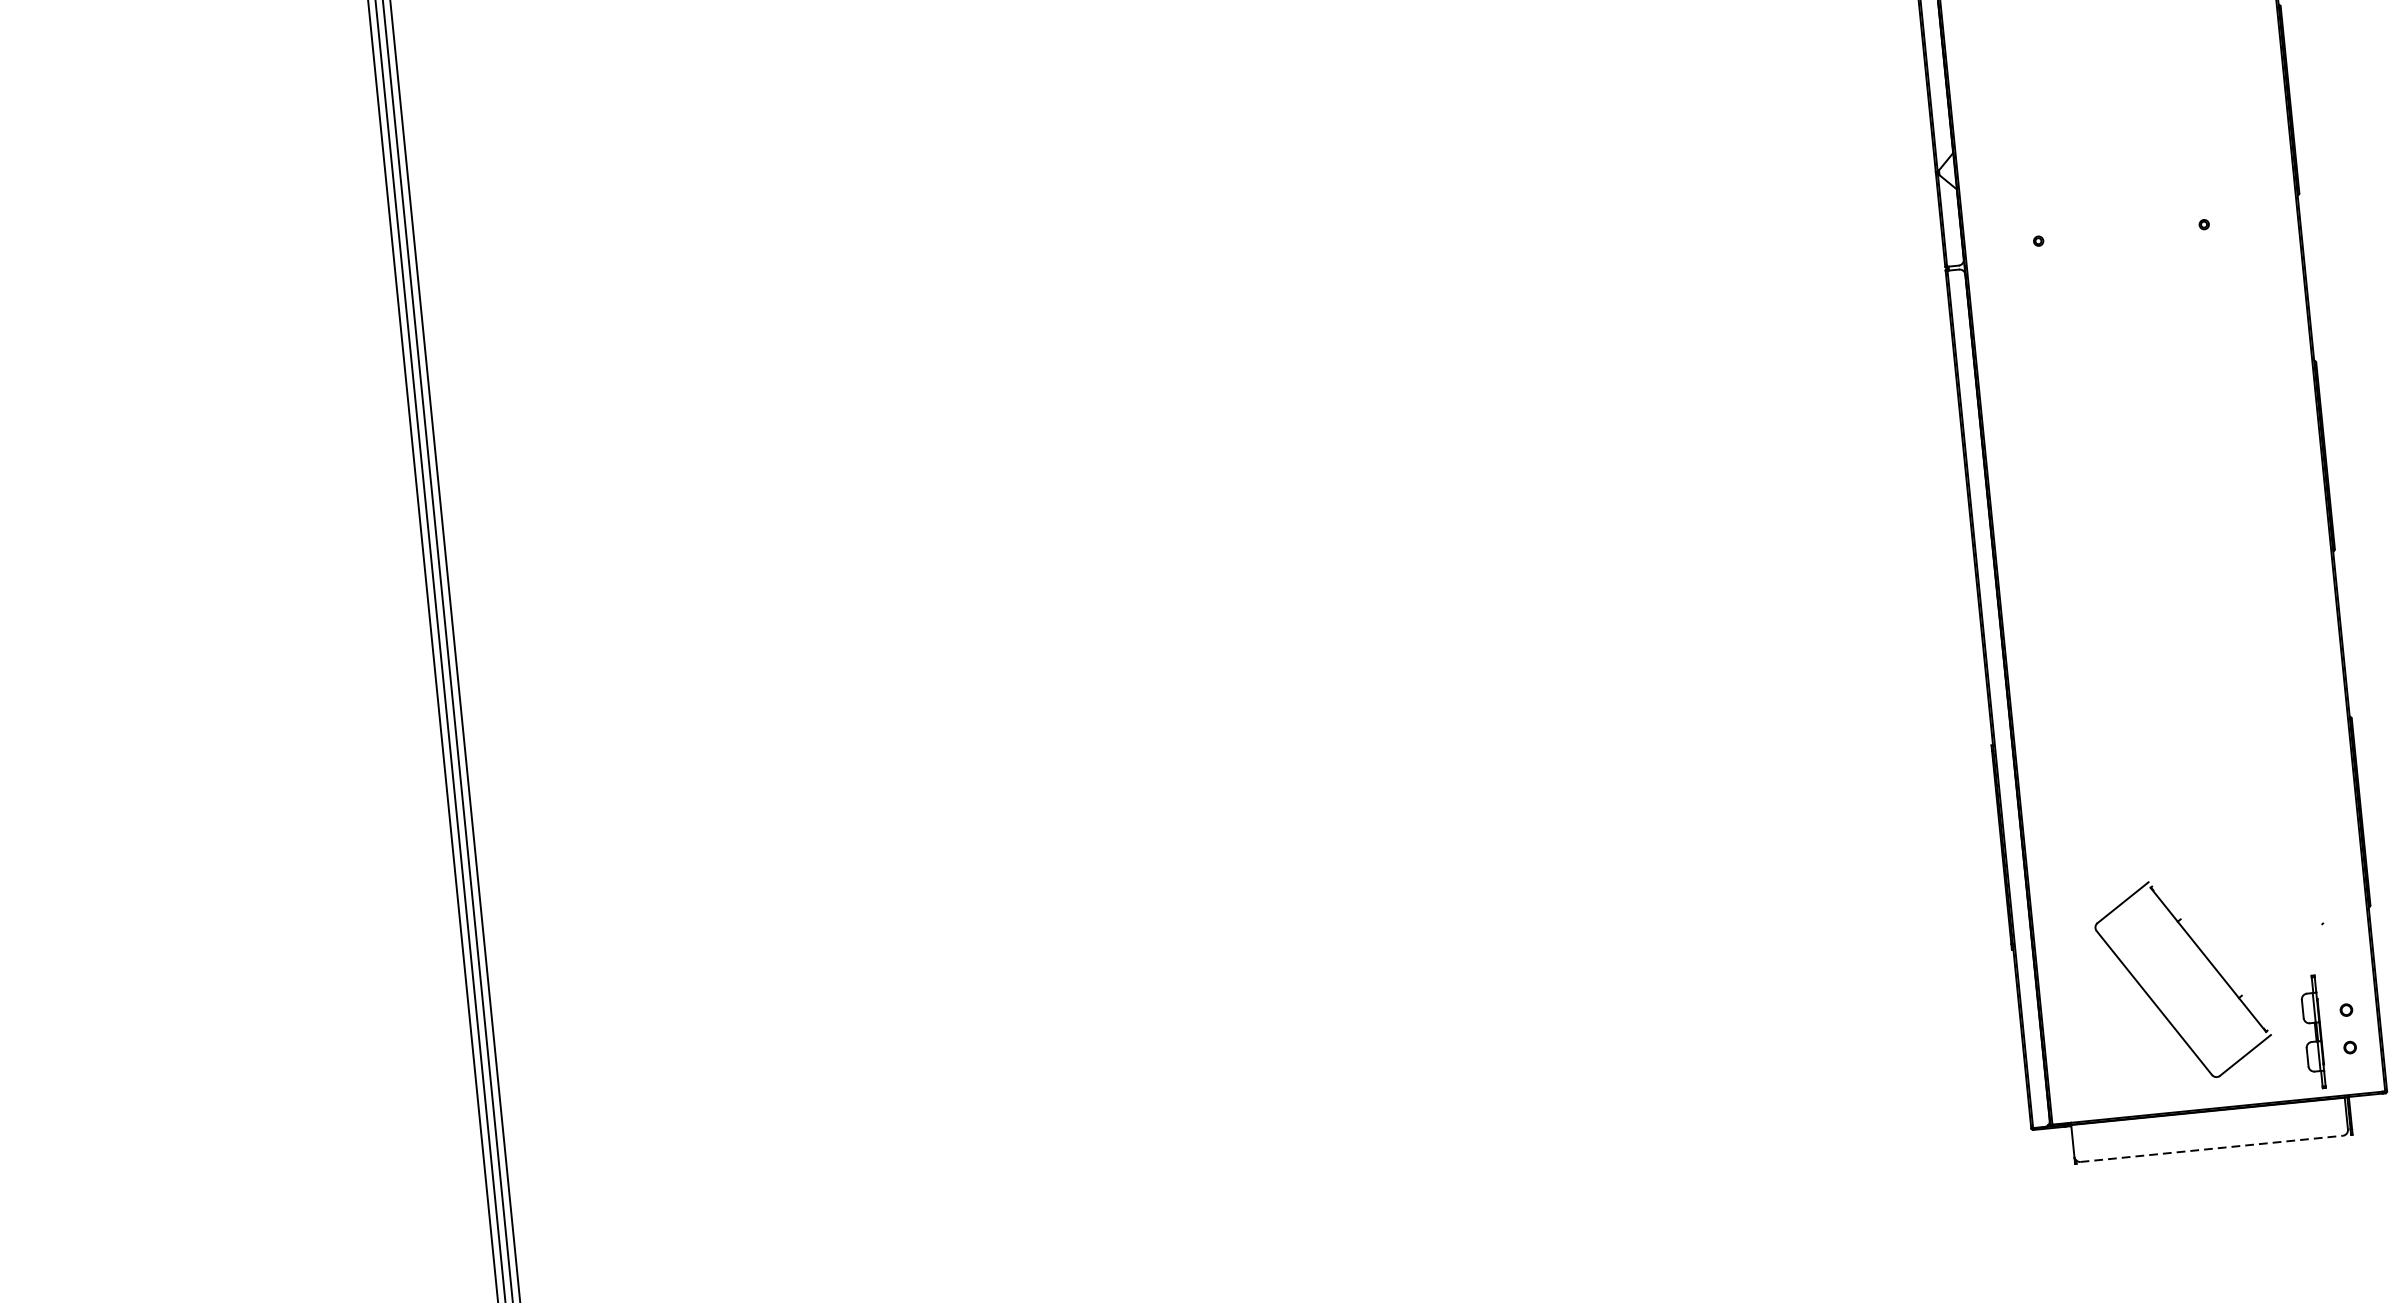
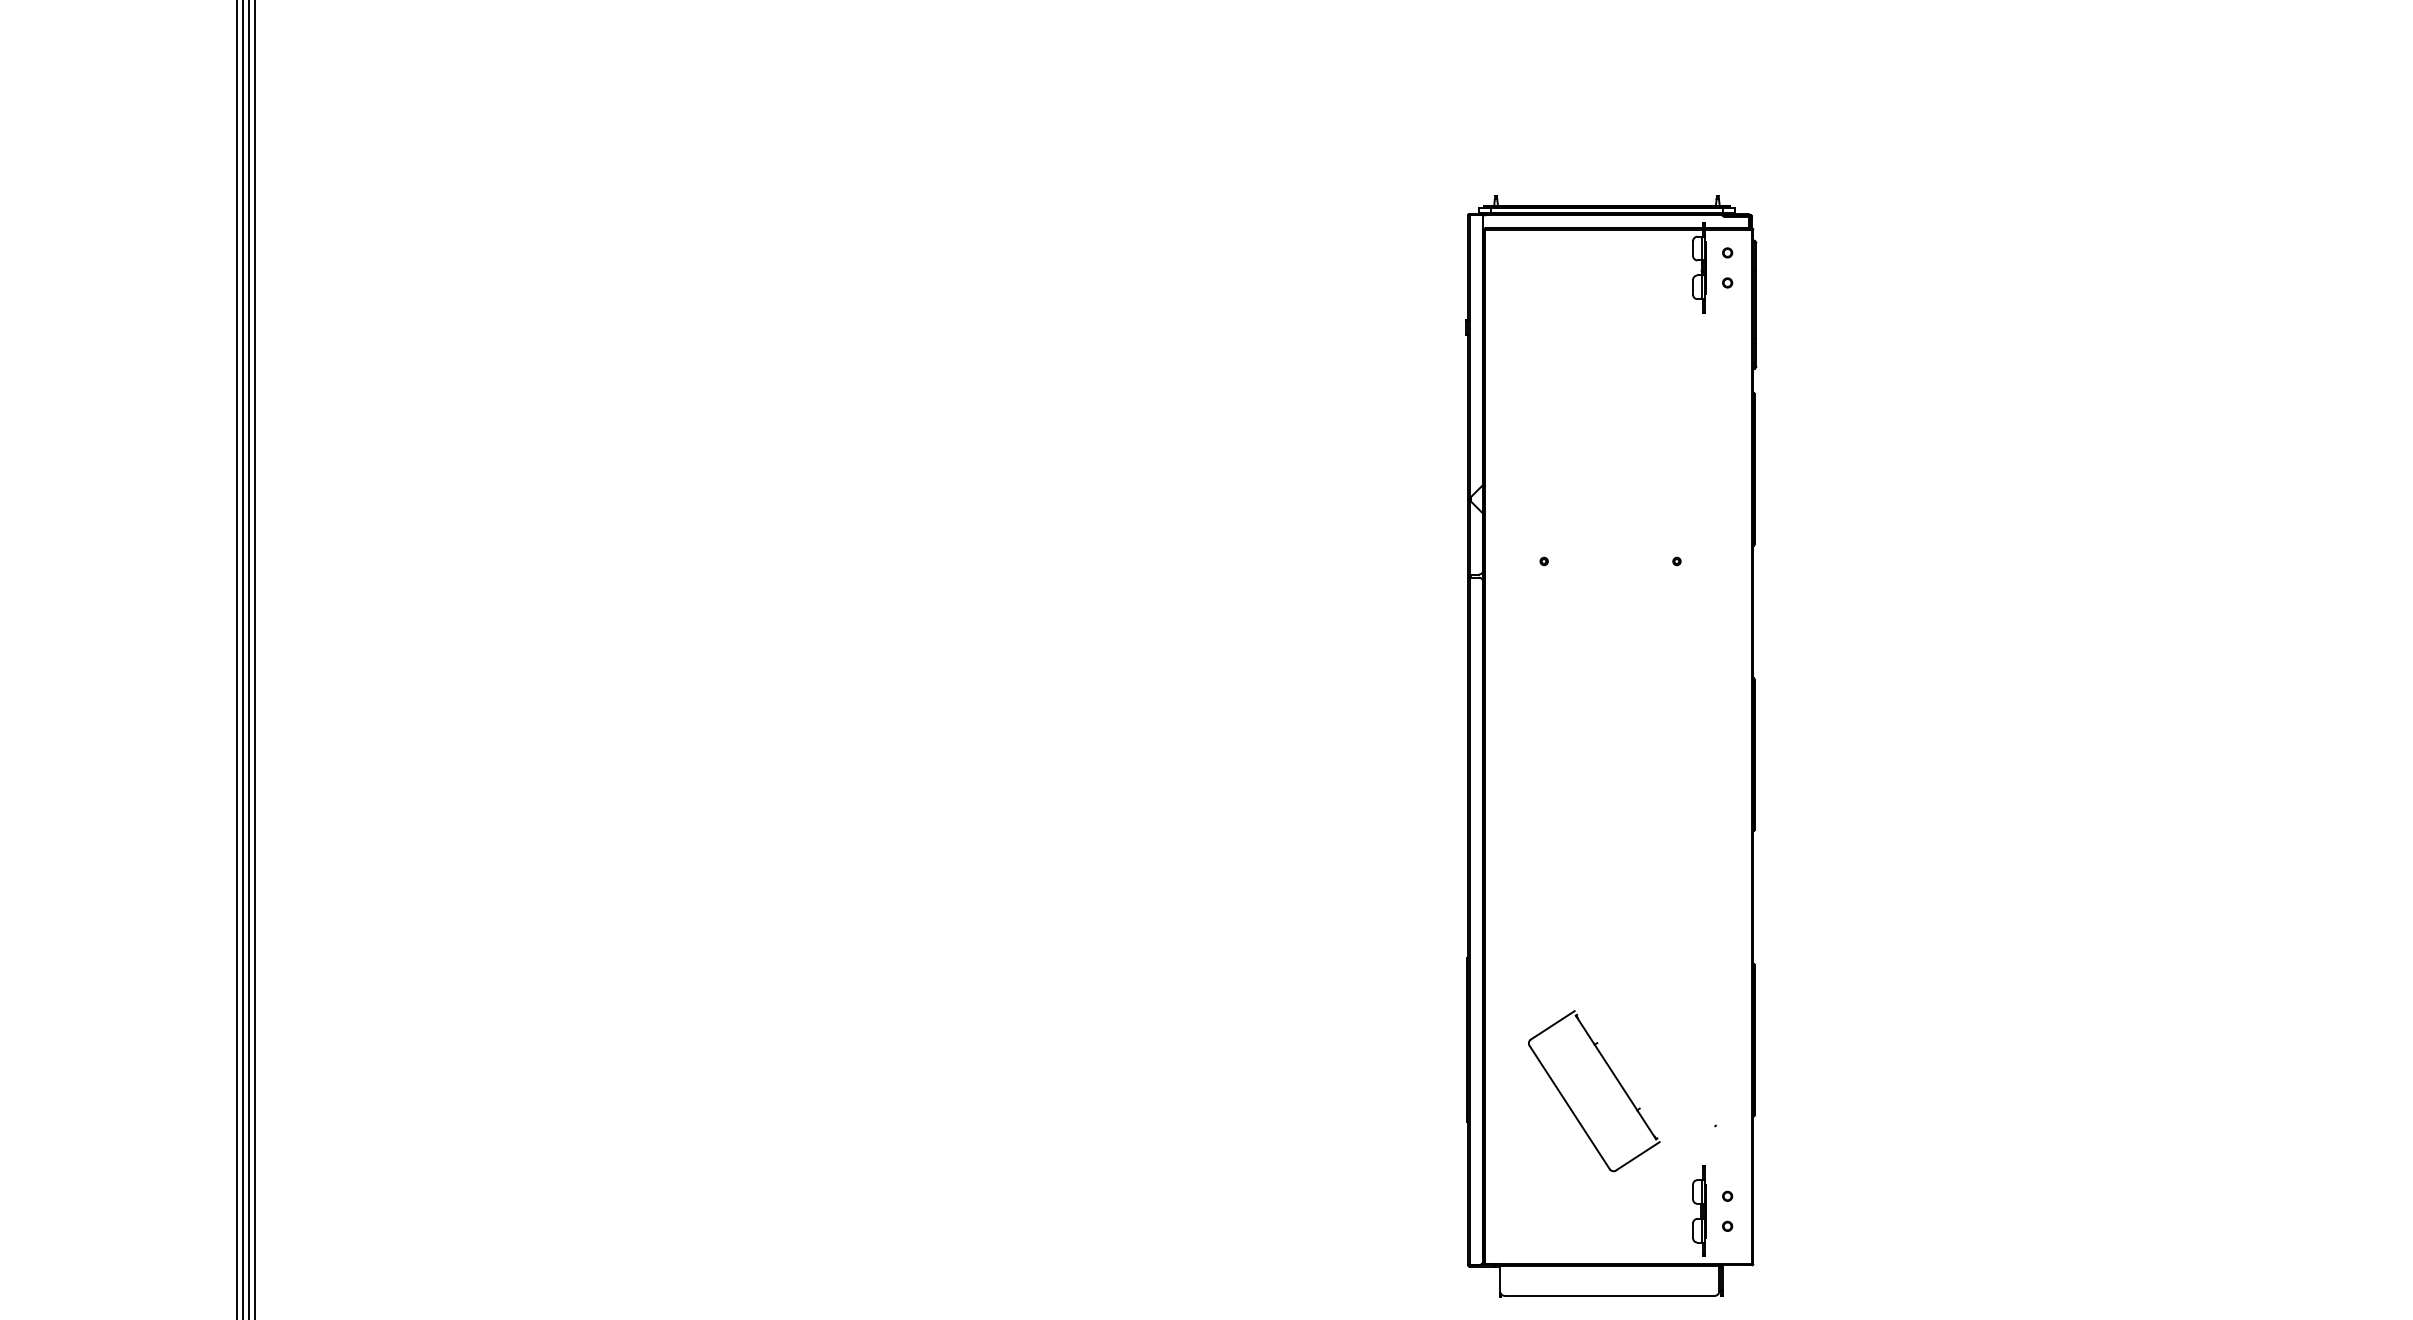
part: (2206, 960) -> (1614, 1077), moved
line: (2212, 1148) -> (1610, 1295), dashed -> solid

